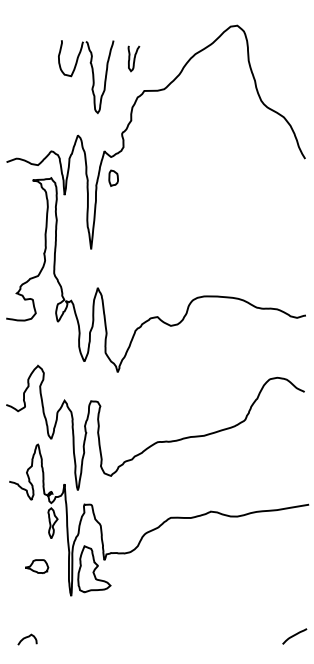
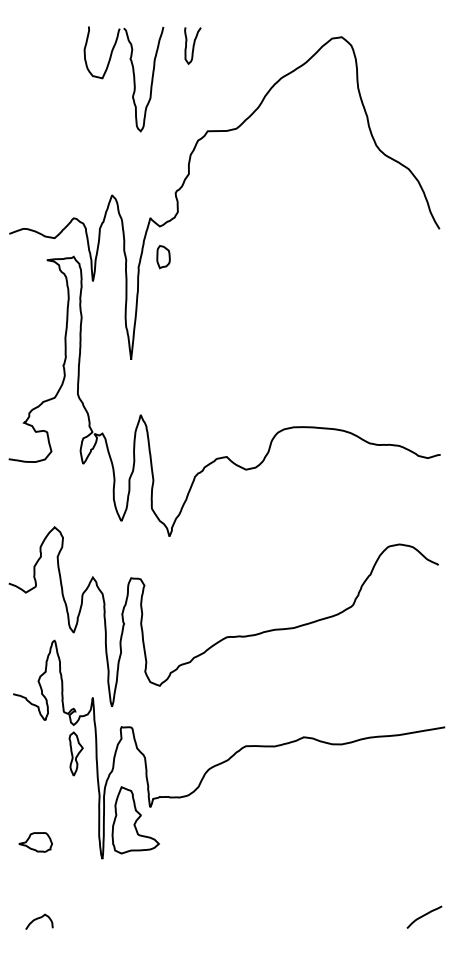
curve: (133, 58) -> (192, 45), moved
part: (86, 77) -> (124, 80), moved
part: (37, 566) -> (36, 842), moved

